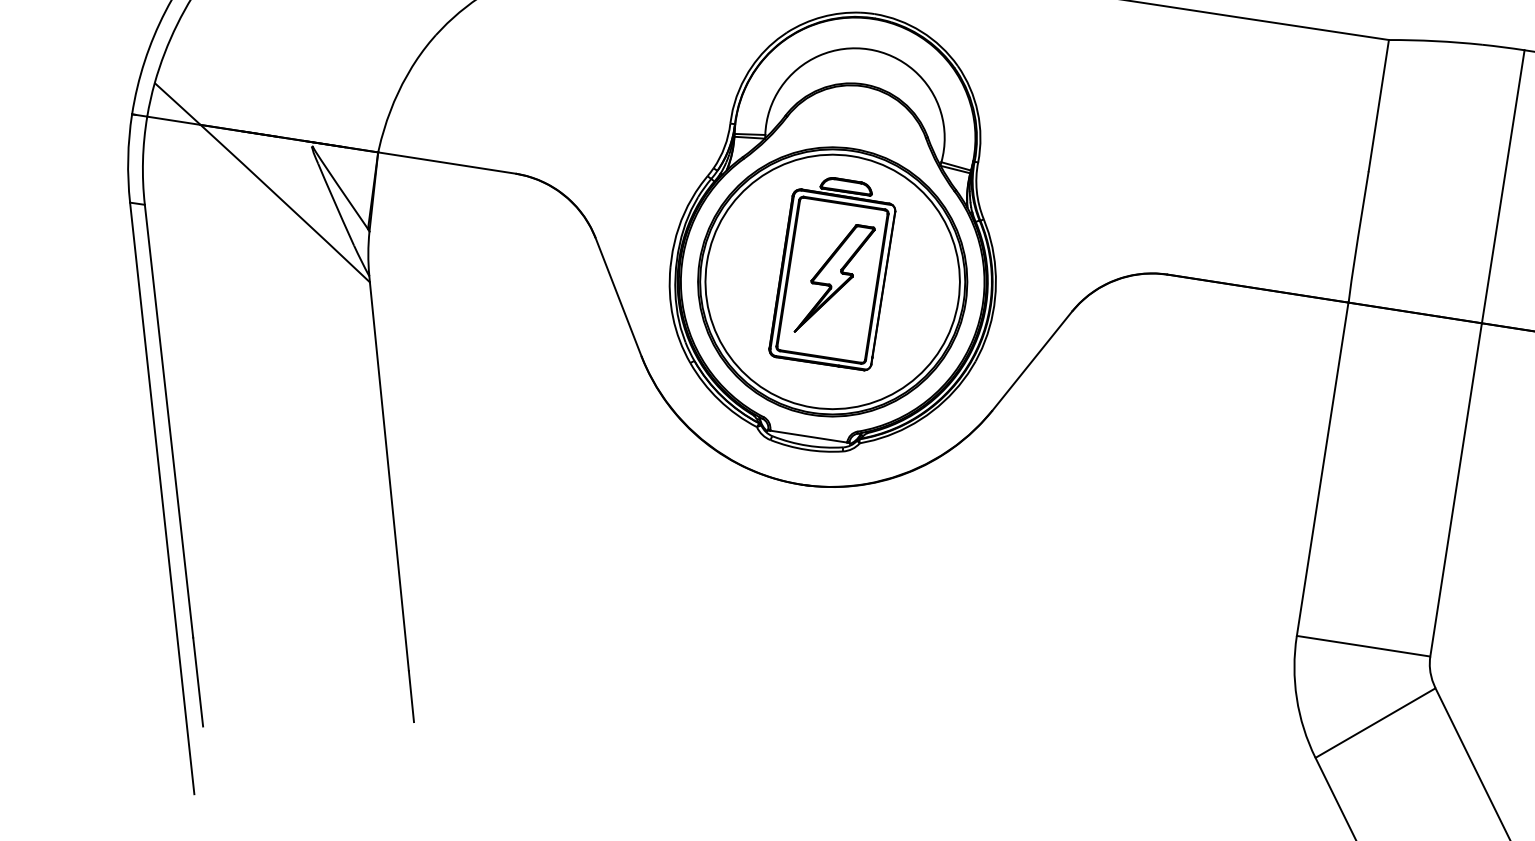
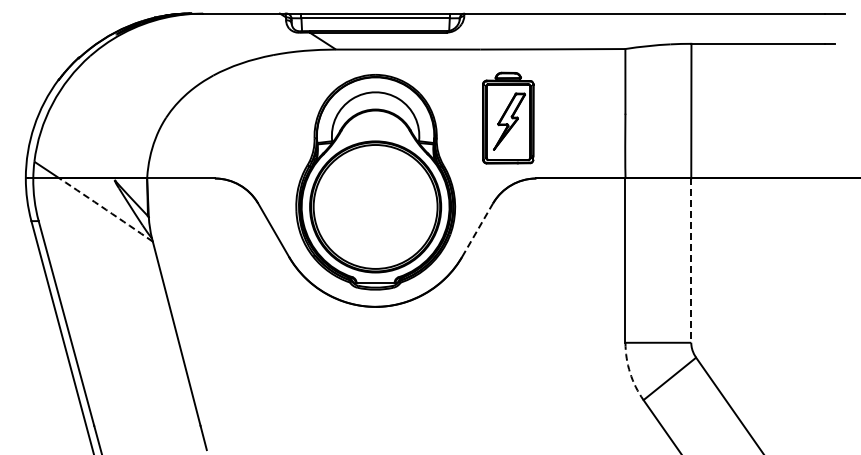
arc: (286, 202) -> (106, 209), solid -> dashed
part: (834, 270) -> (508, 117), moved
line: (1031, 361) -> (477, 230), solid -> dashed
line: (1456, 491) -> (691, 261), solid -> dashed
arc: (1297, 697) -> (630, 372), solid -> dashed

